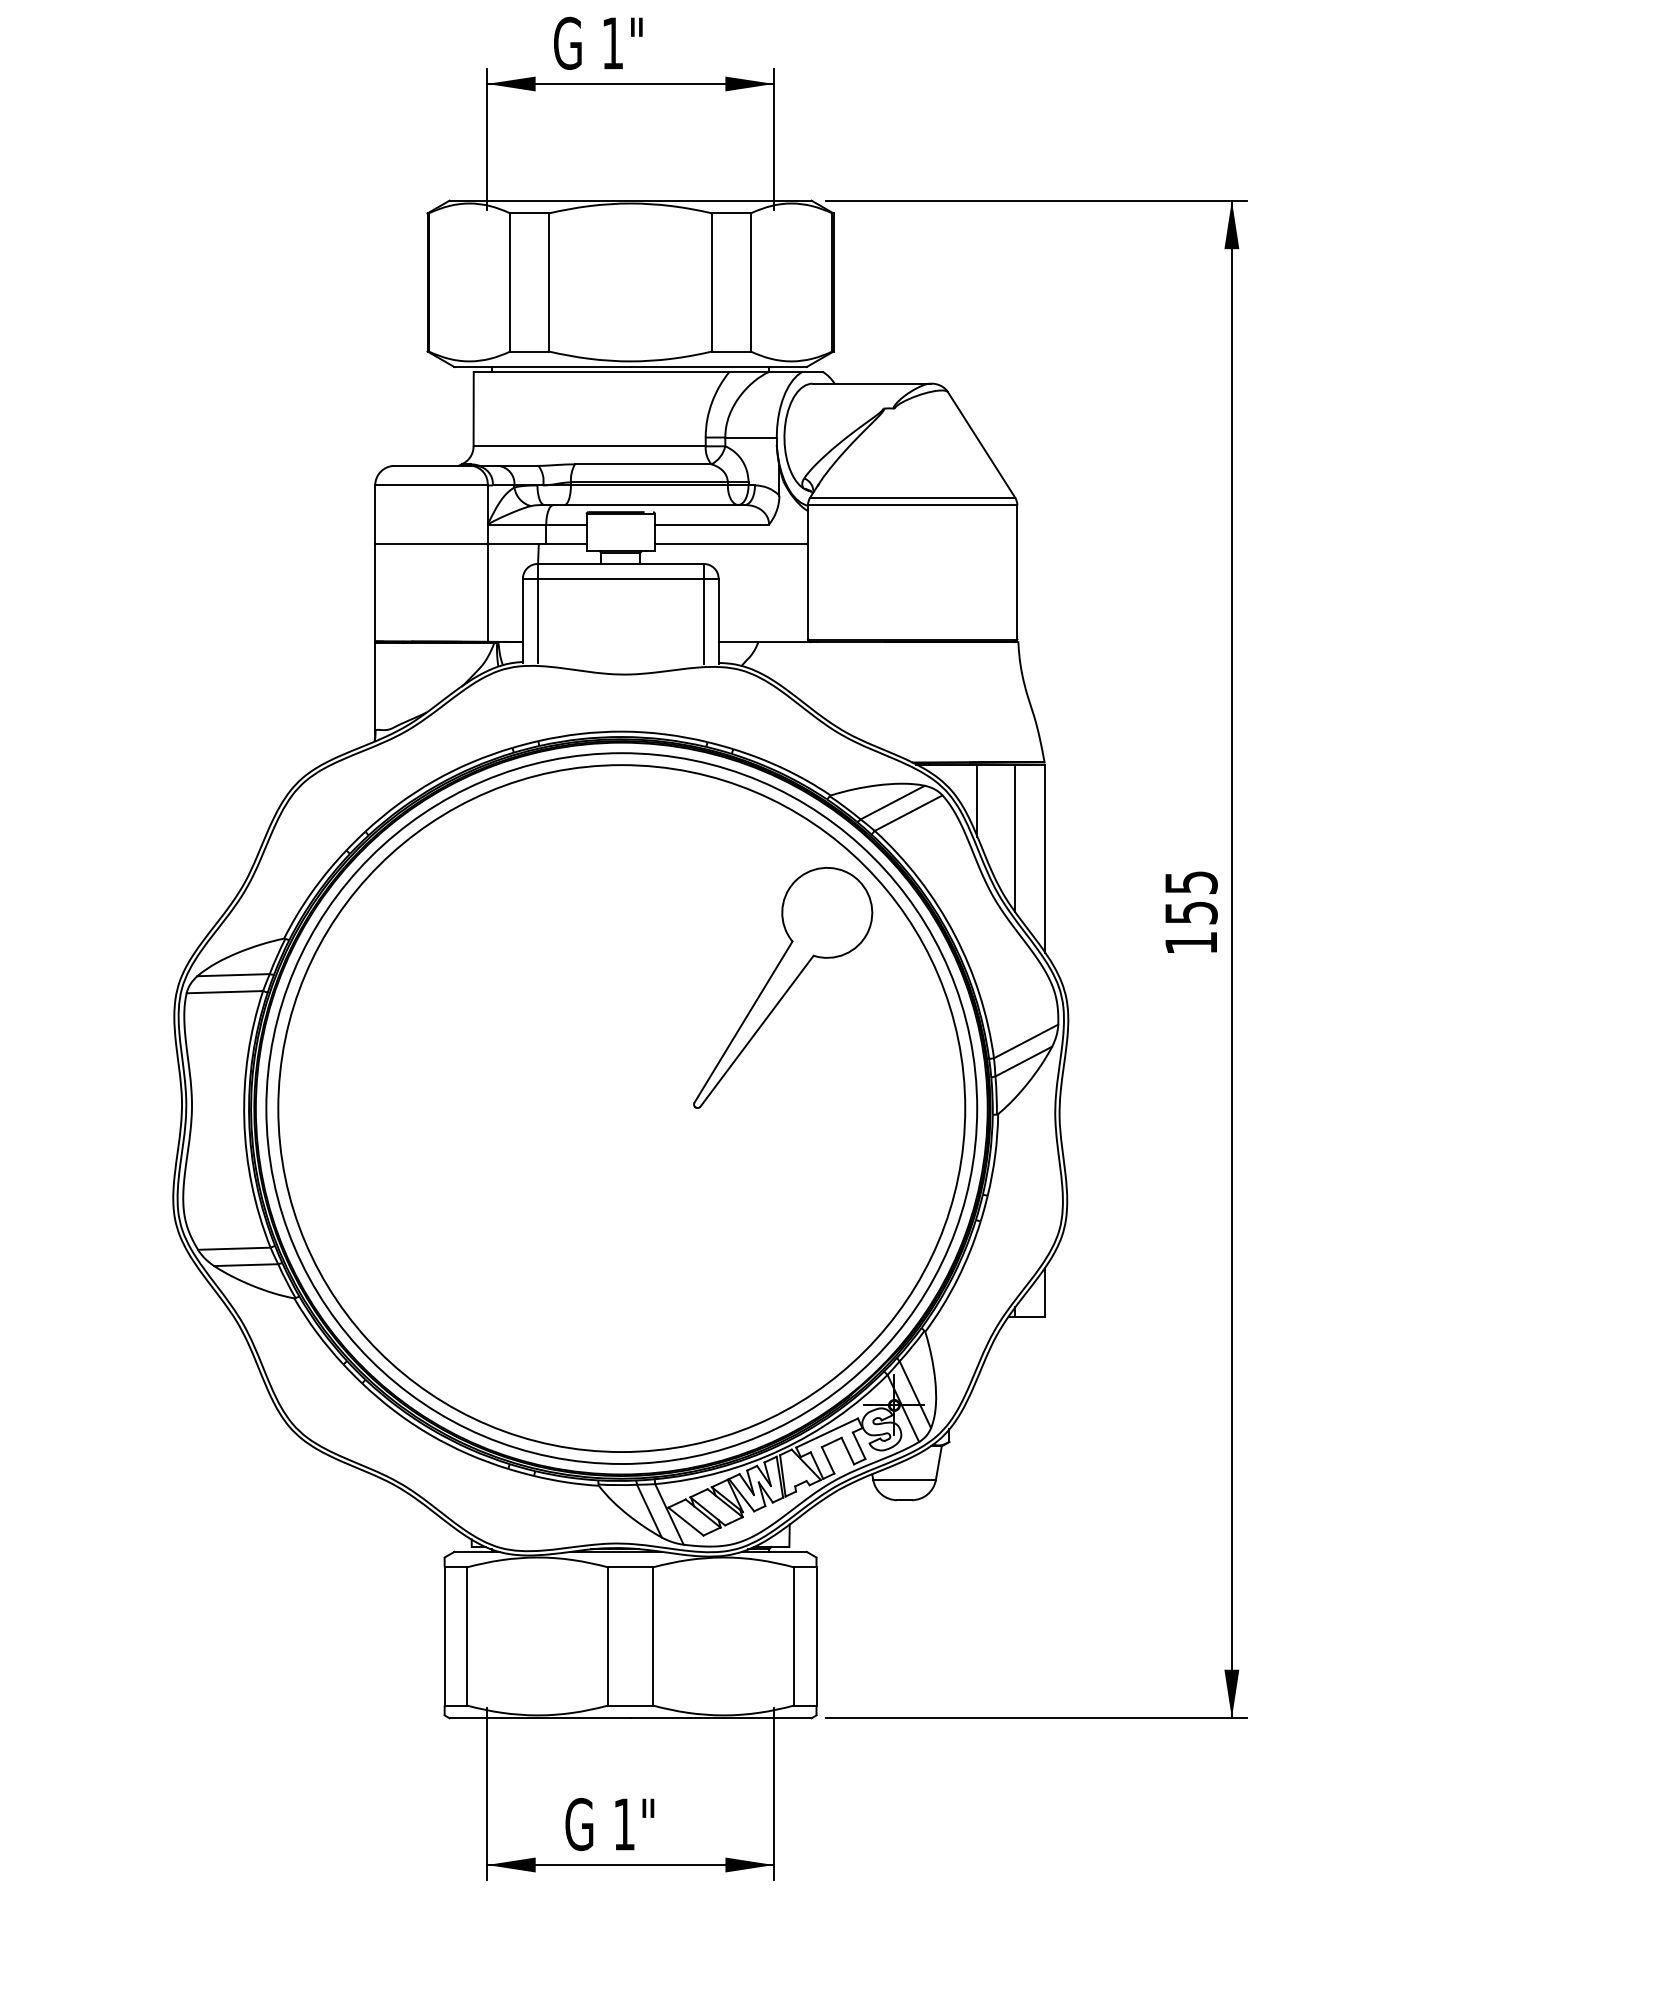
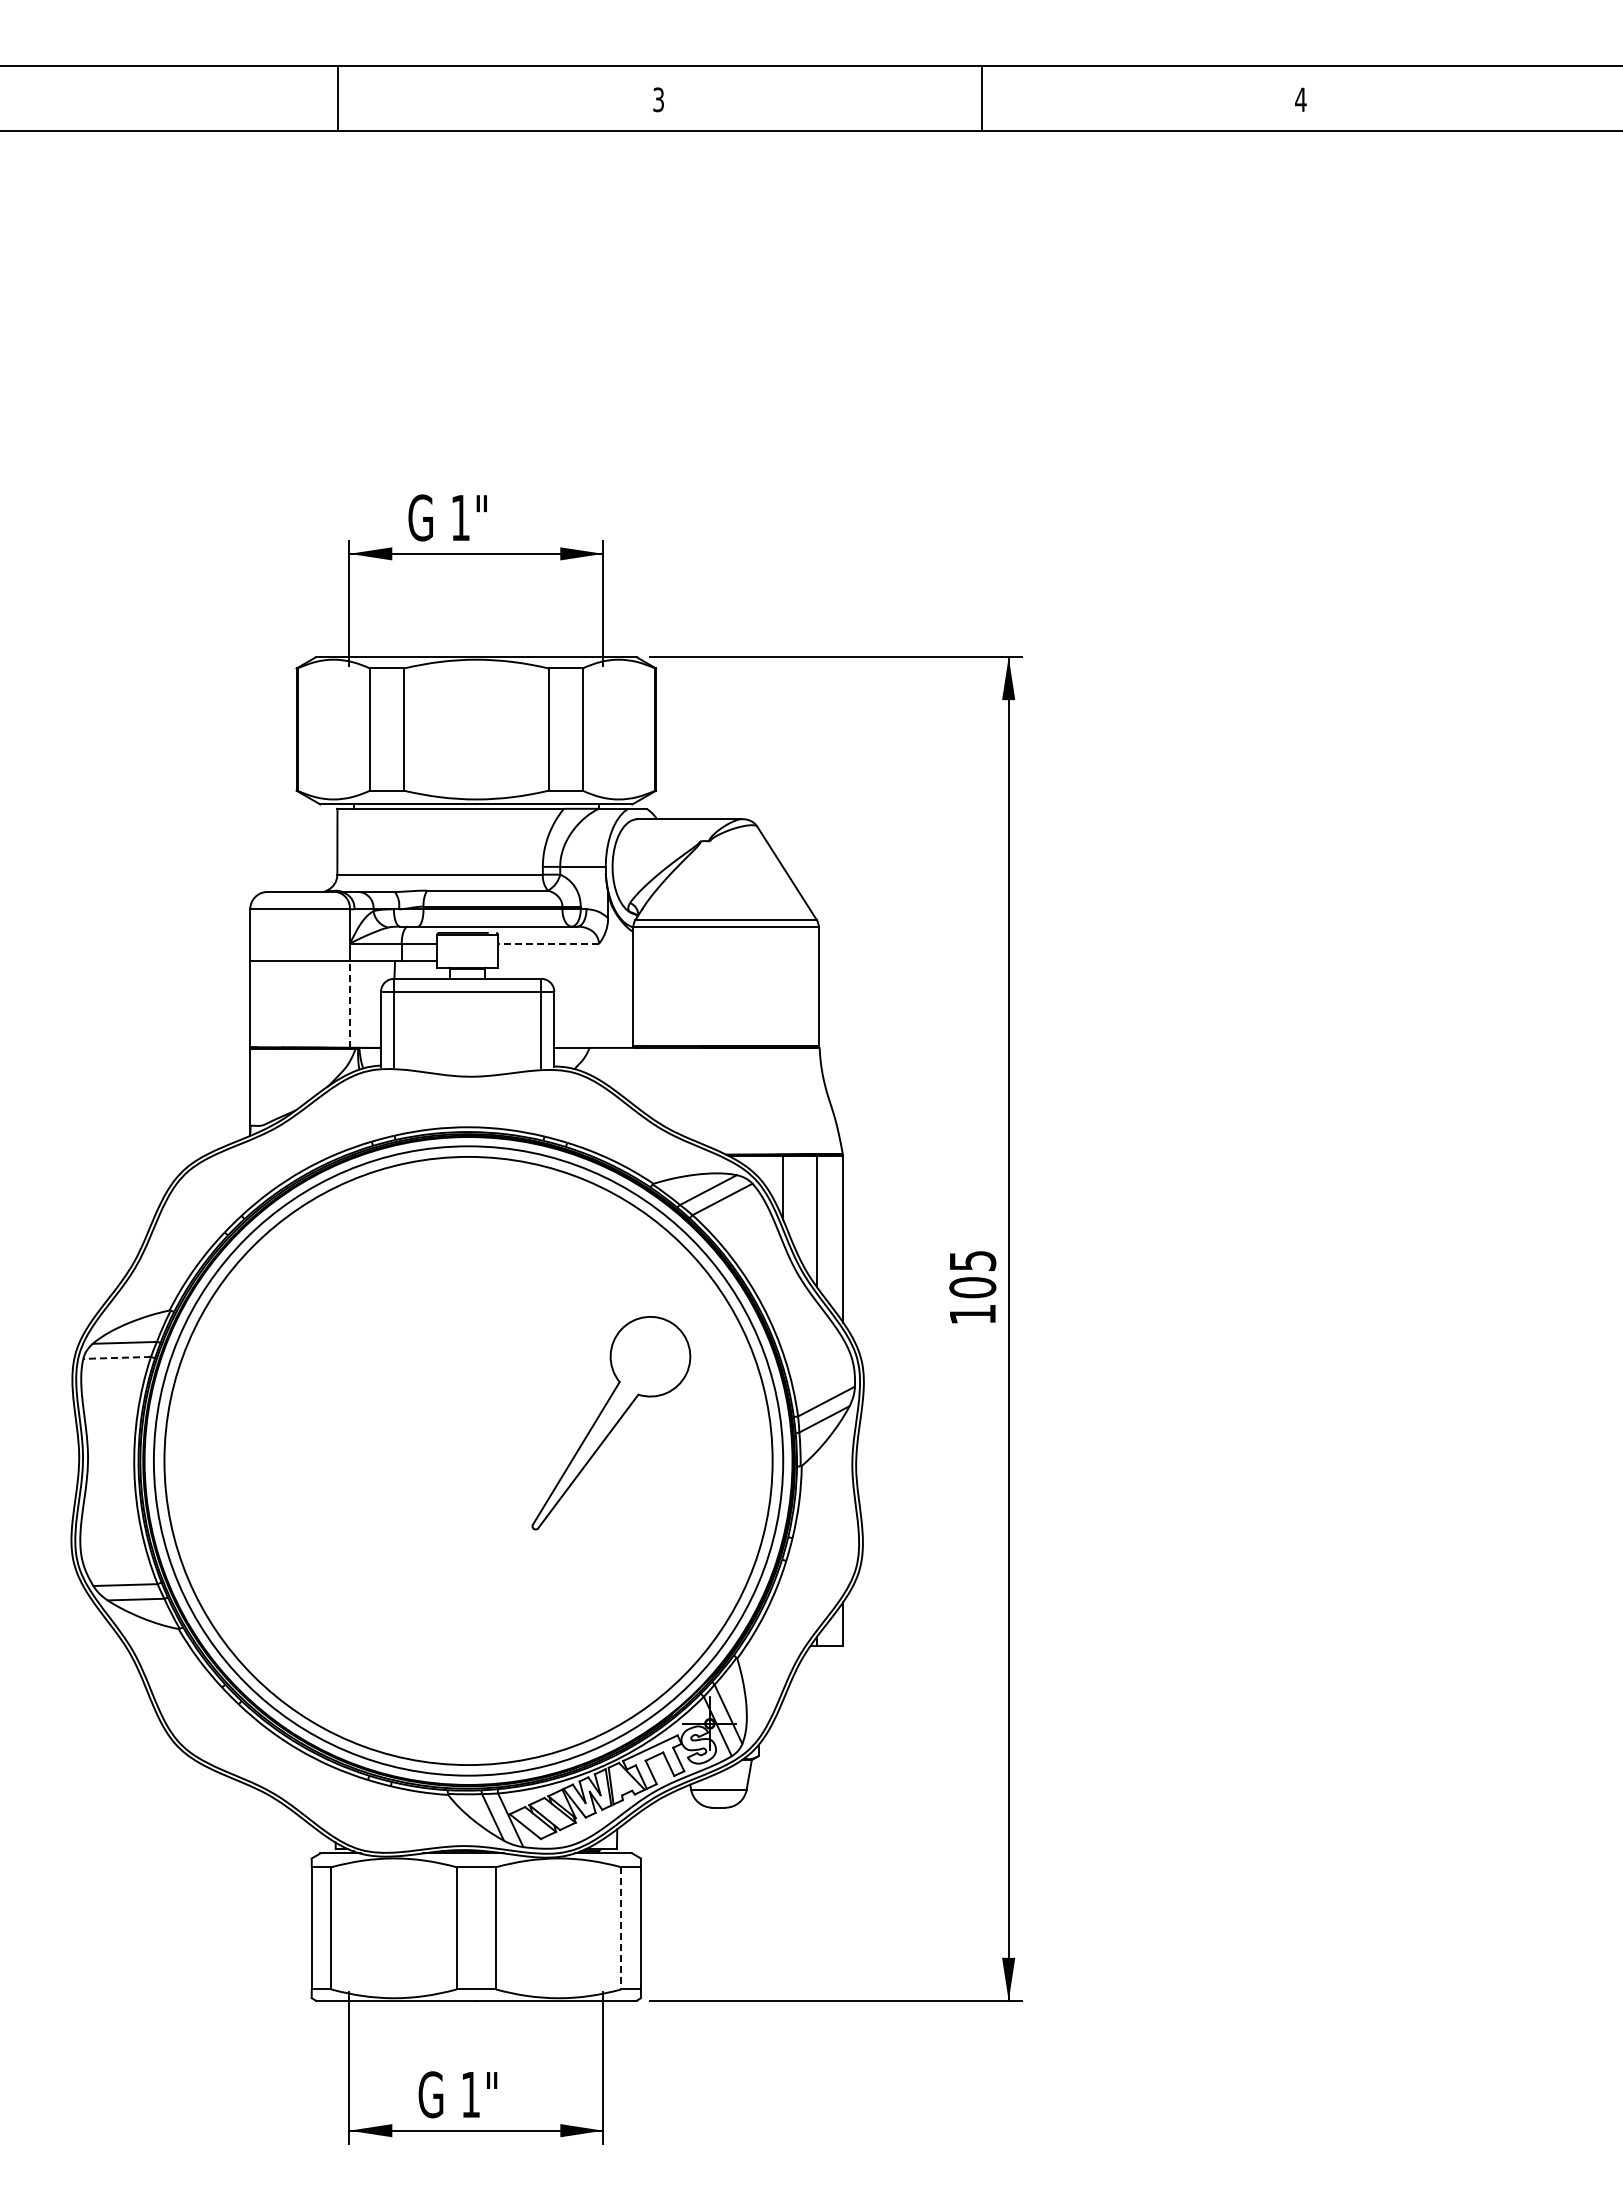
line: (712, 524) -> (548, 943), solid -> dashed
line: (731, 544) -> (565, 961), removed
line: (488, 592) -> (350, 1004), solid -> dashed
text: (1190, 912) -> (972, 1287), 155 -> 105
part: (783, 988) -> (611, 1423), moved
line: (225, 991) -> (117, 1357), solid -> dashed
line: (794, 1636) -> (621, 1928), solid -> dashed

